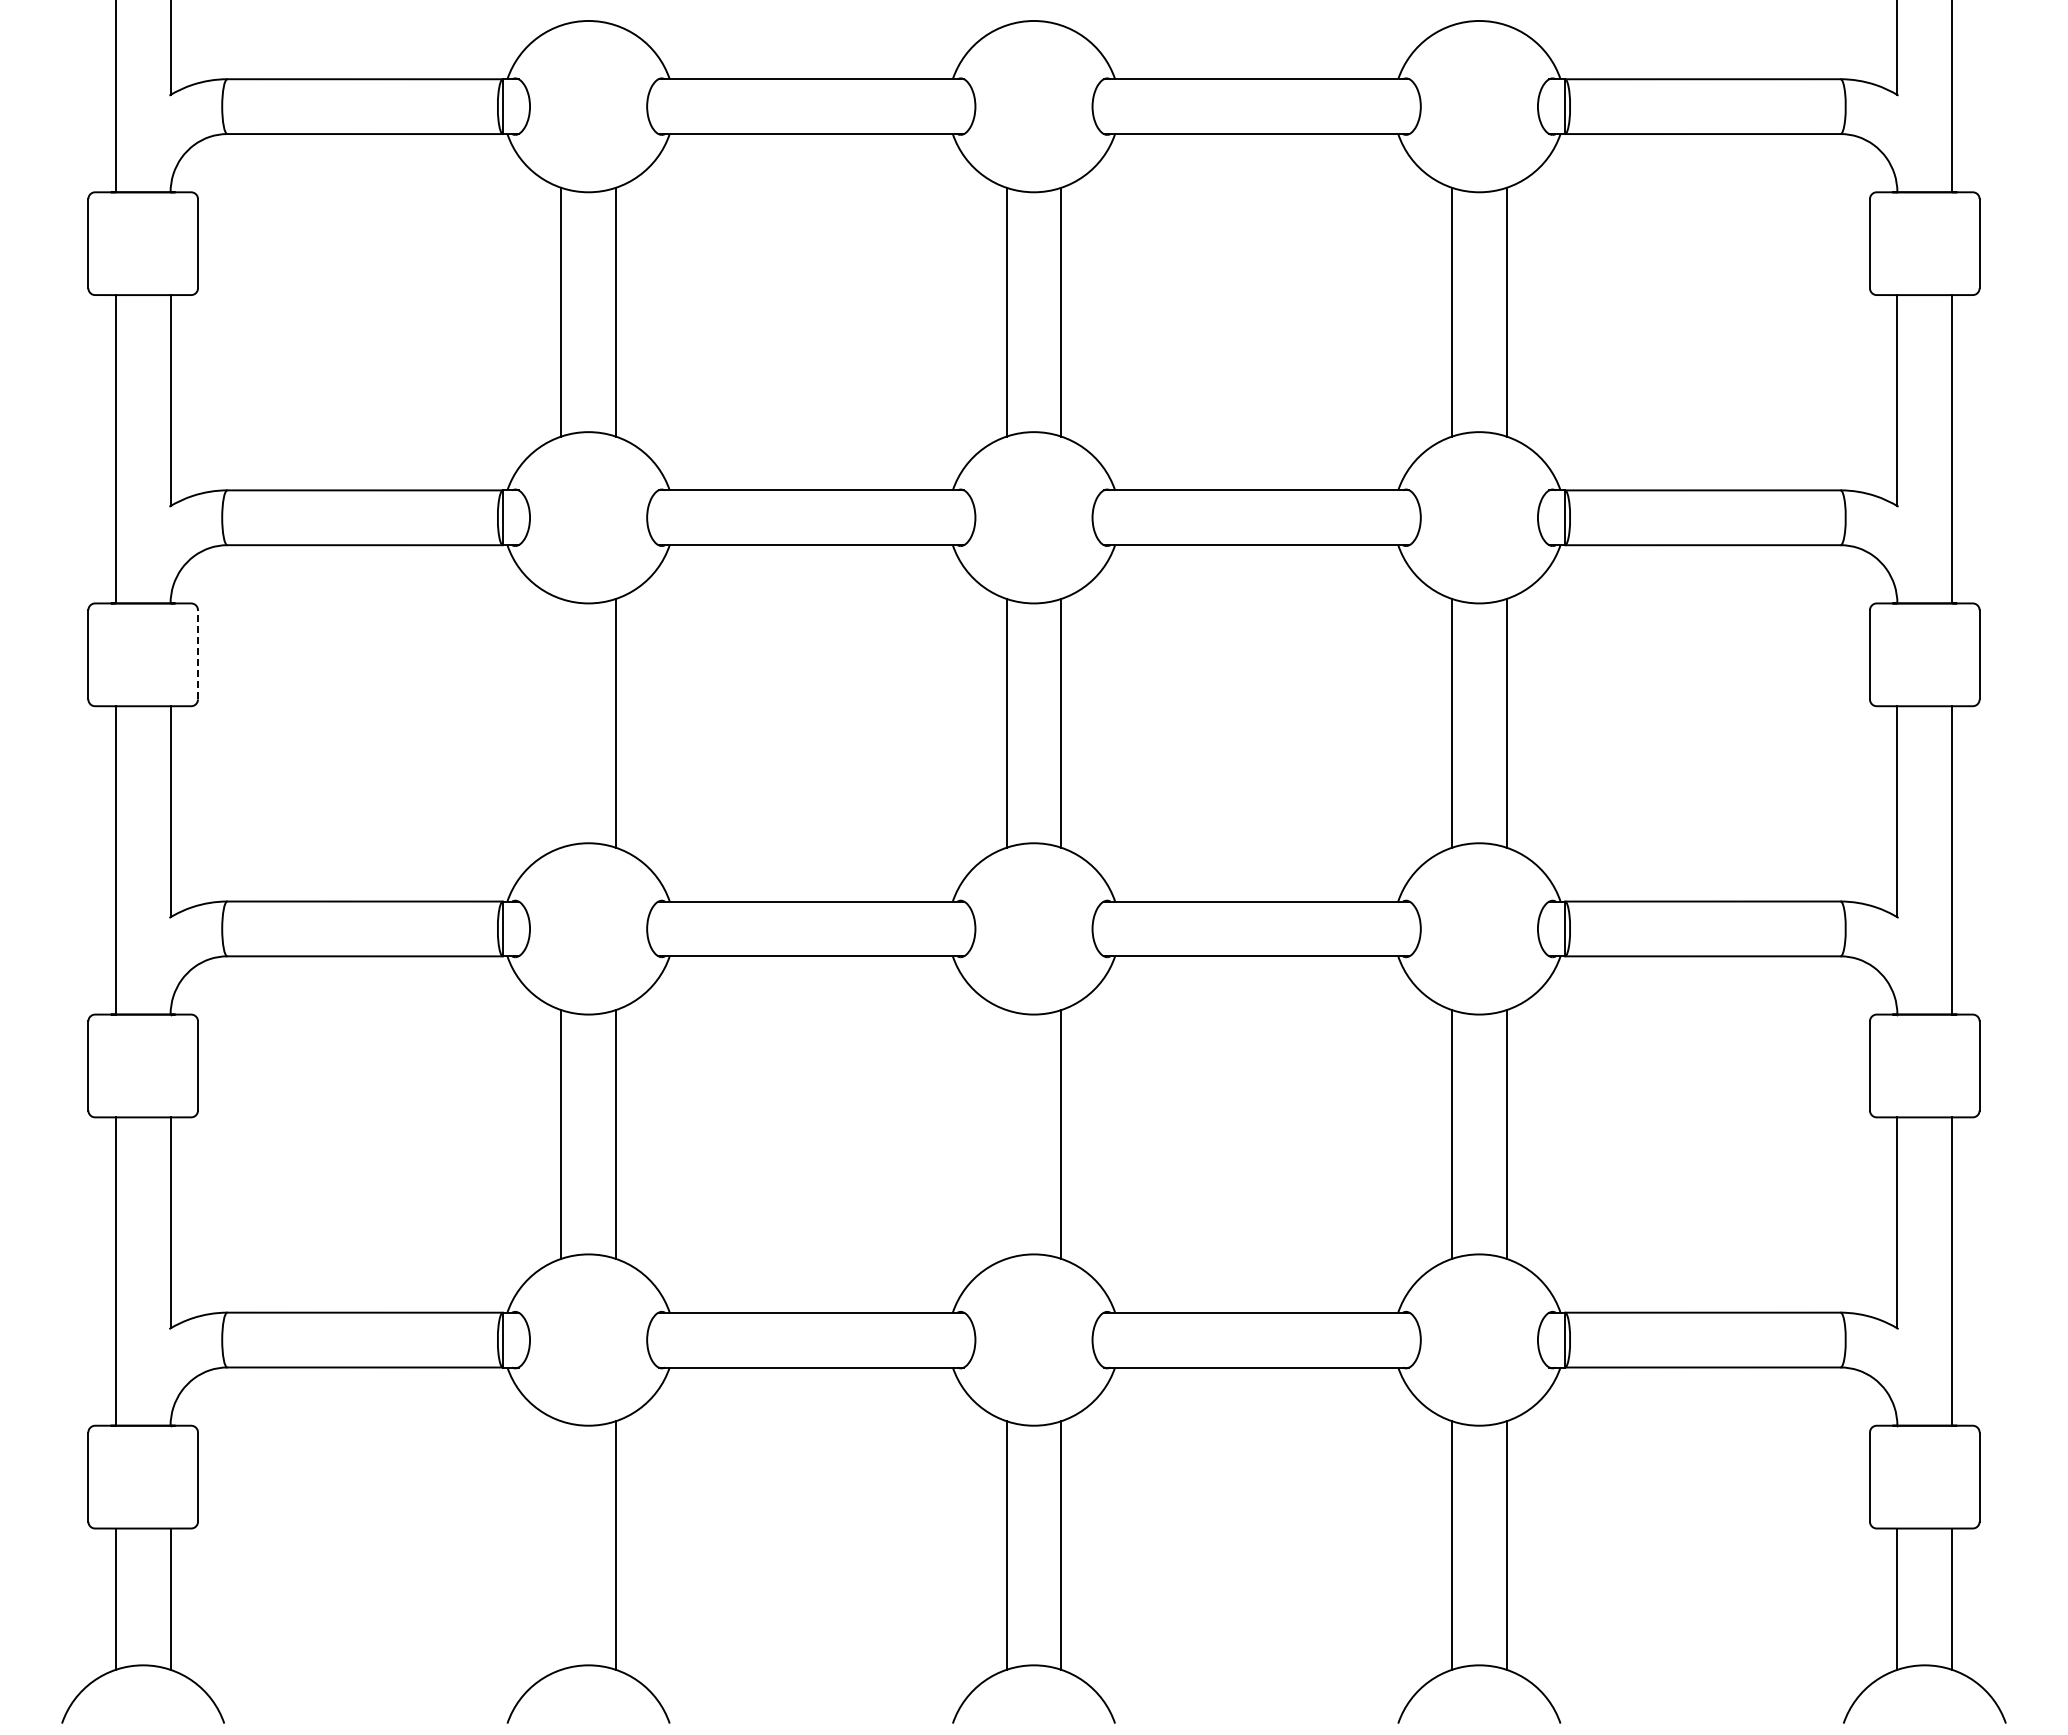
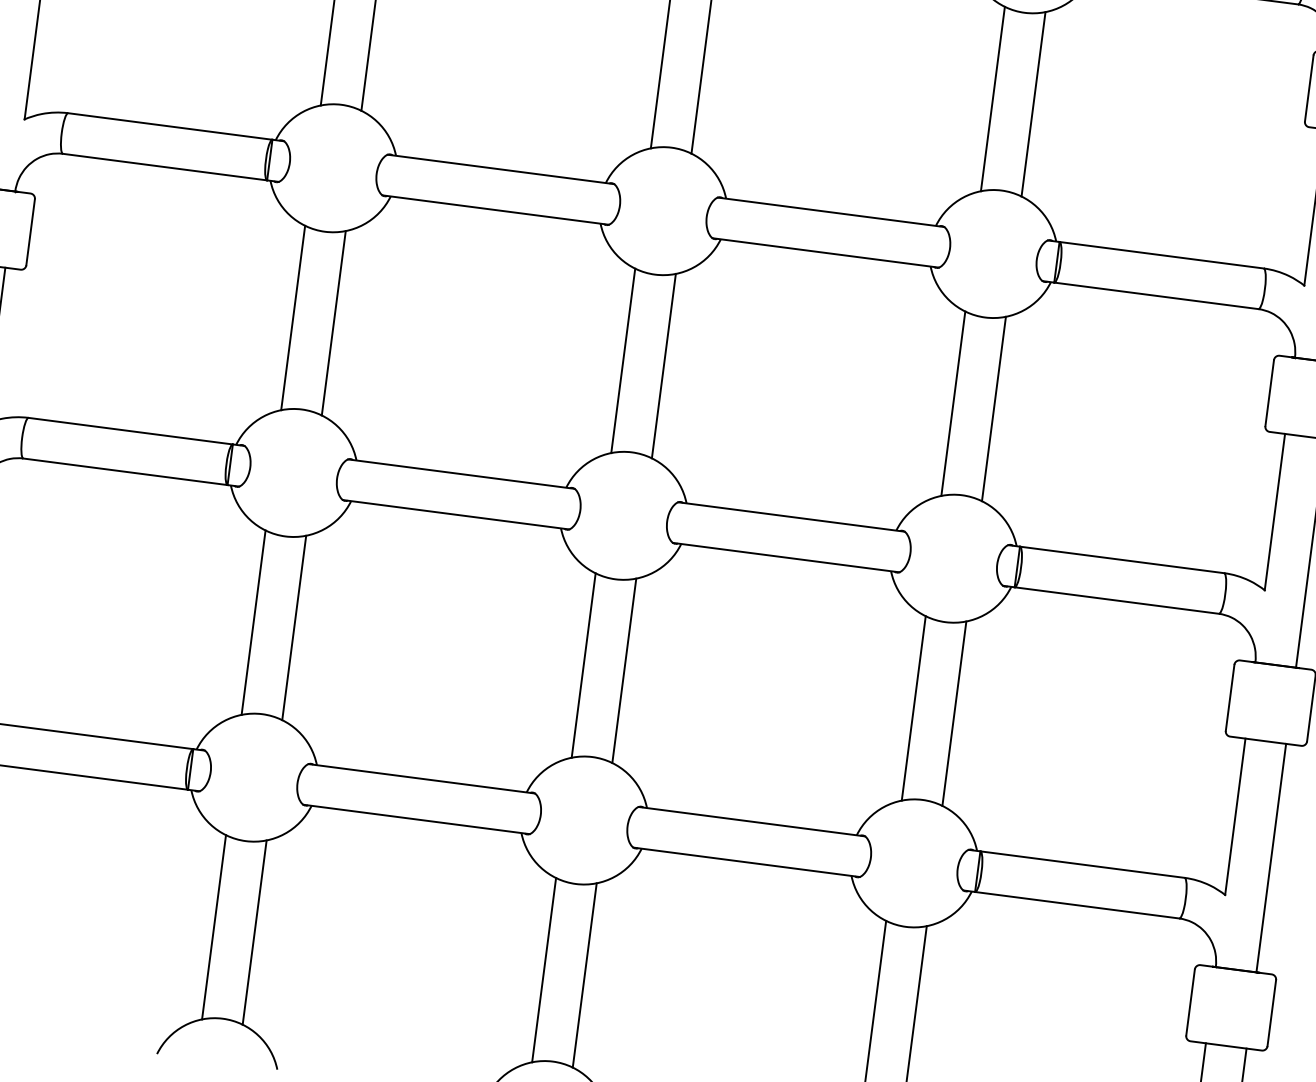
line: (198, 654) -> (31, 232), dashed -> solid
line: (561, 722) -> (293, 317), added
line: (1006, 1134) -> (583, 665), added
line: (561, 1545) -> (214, 927), added

